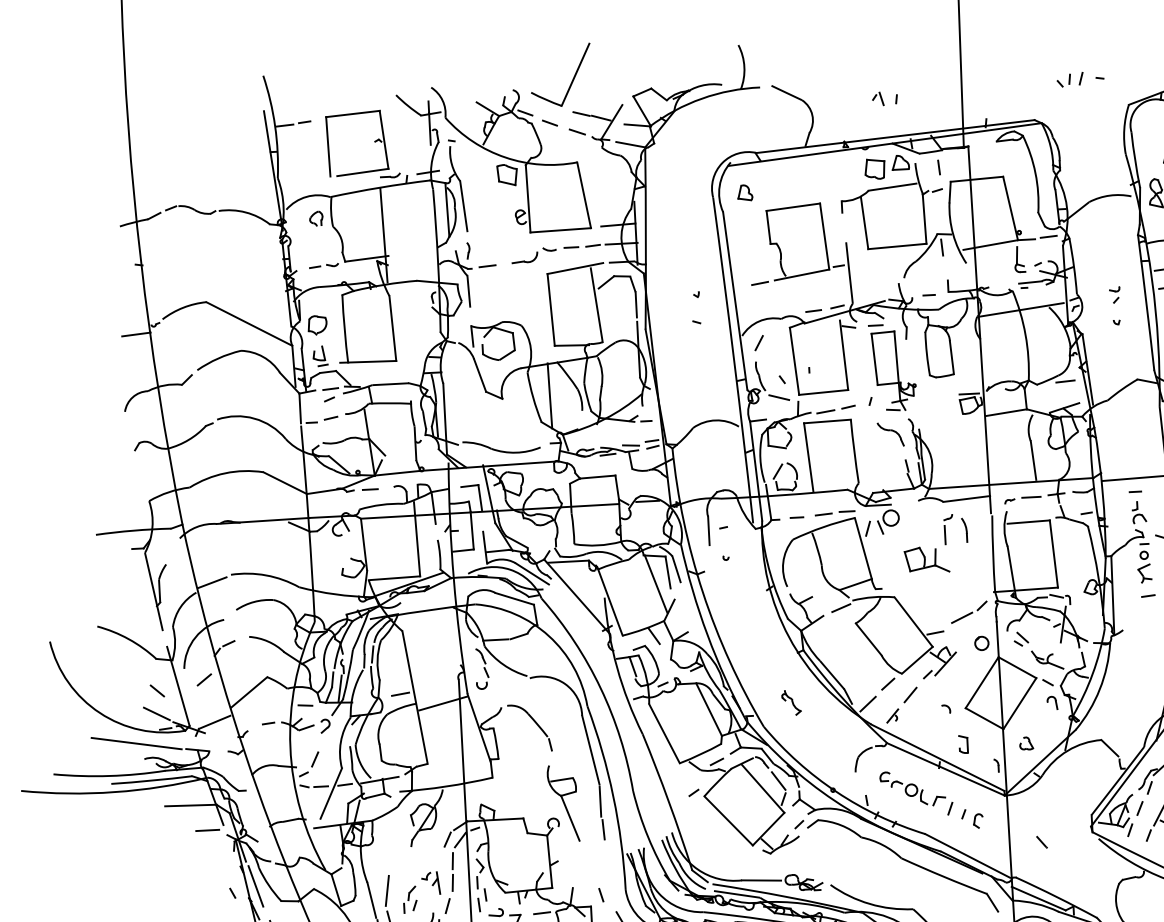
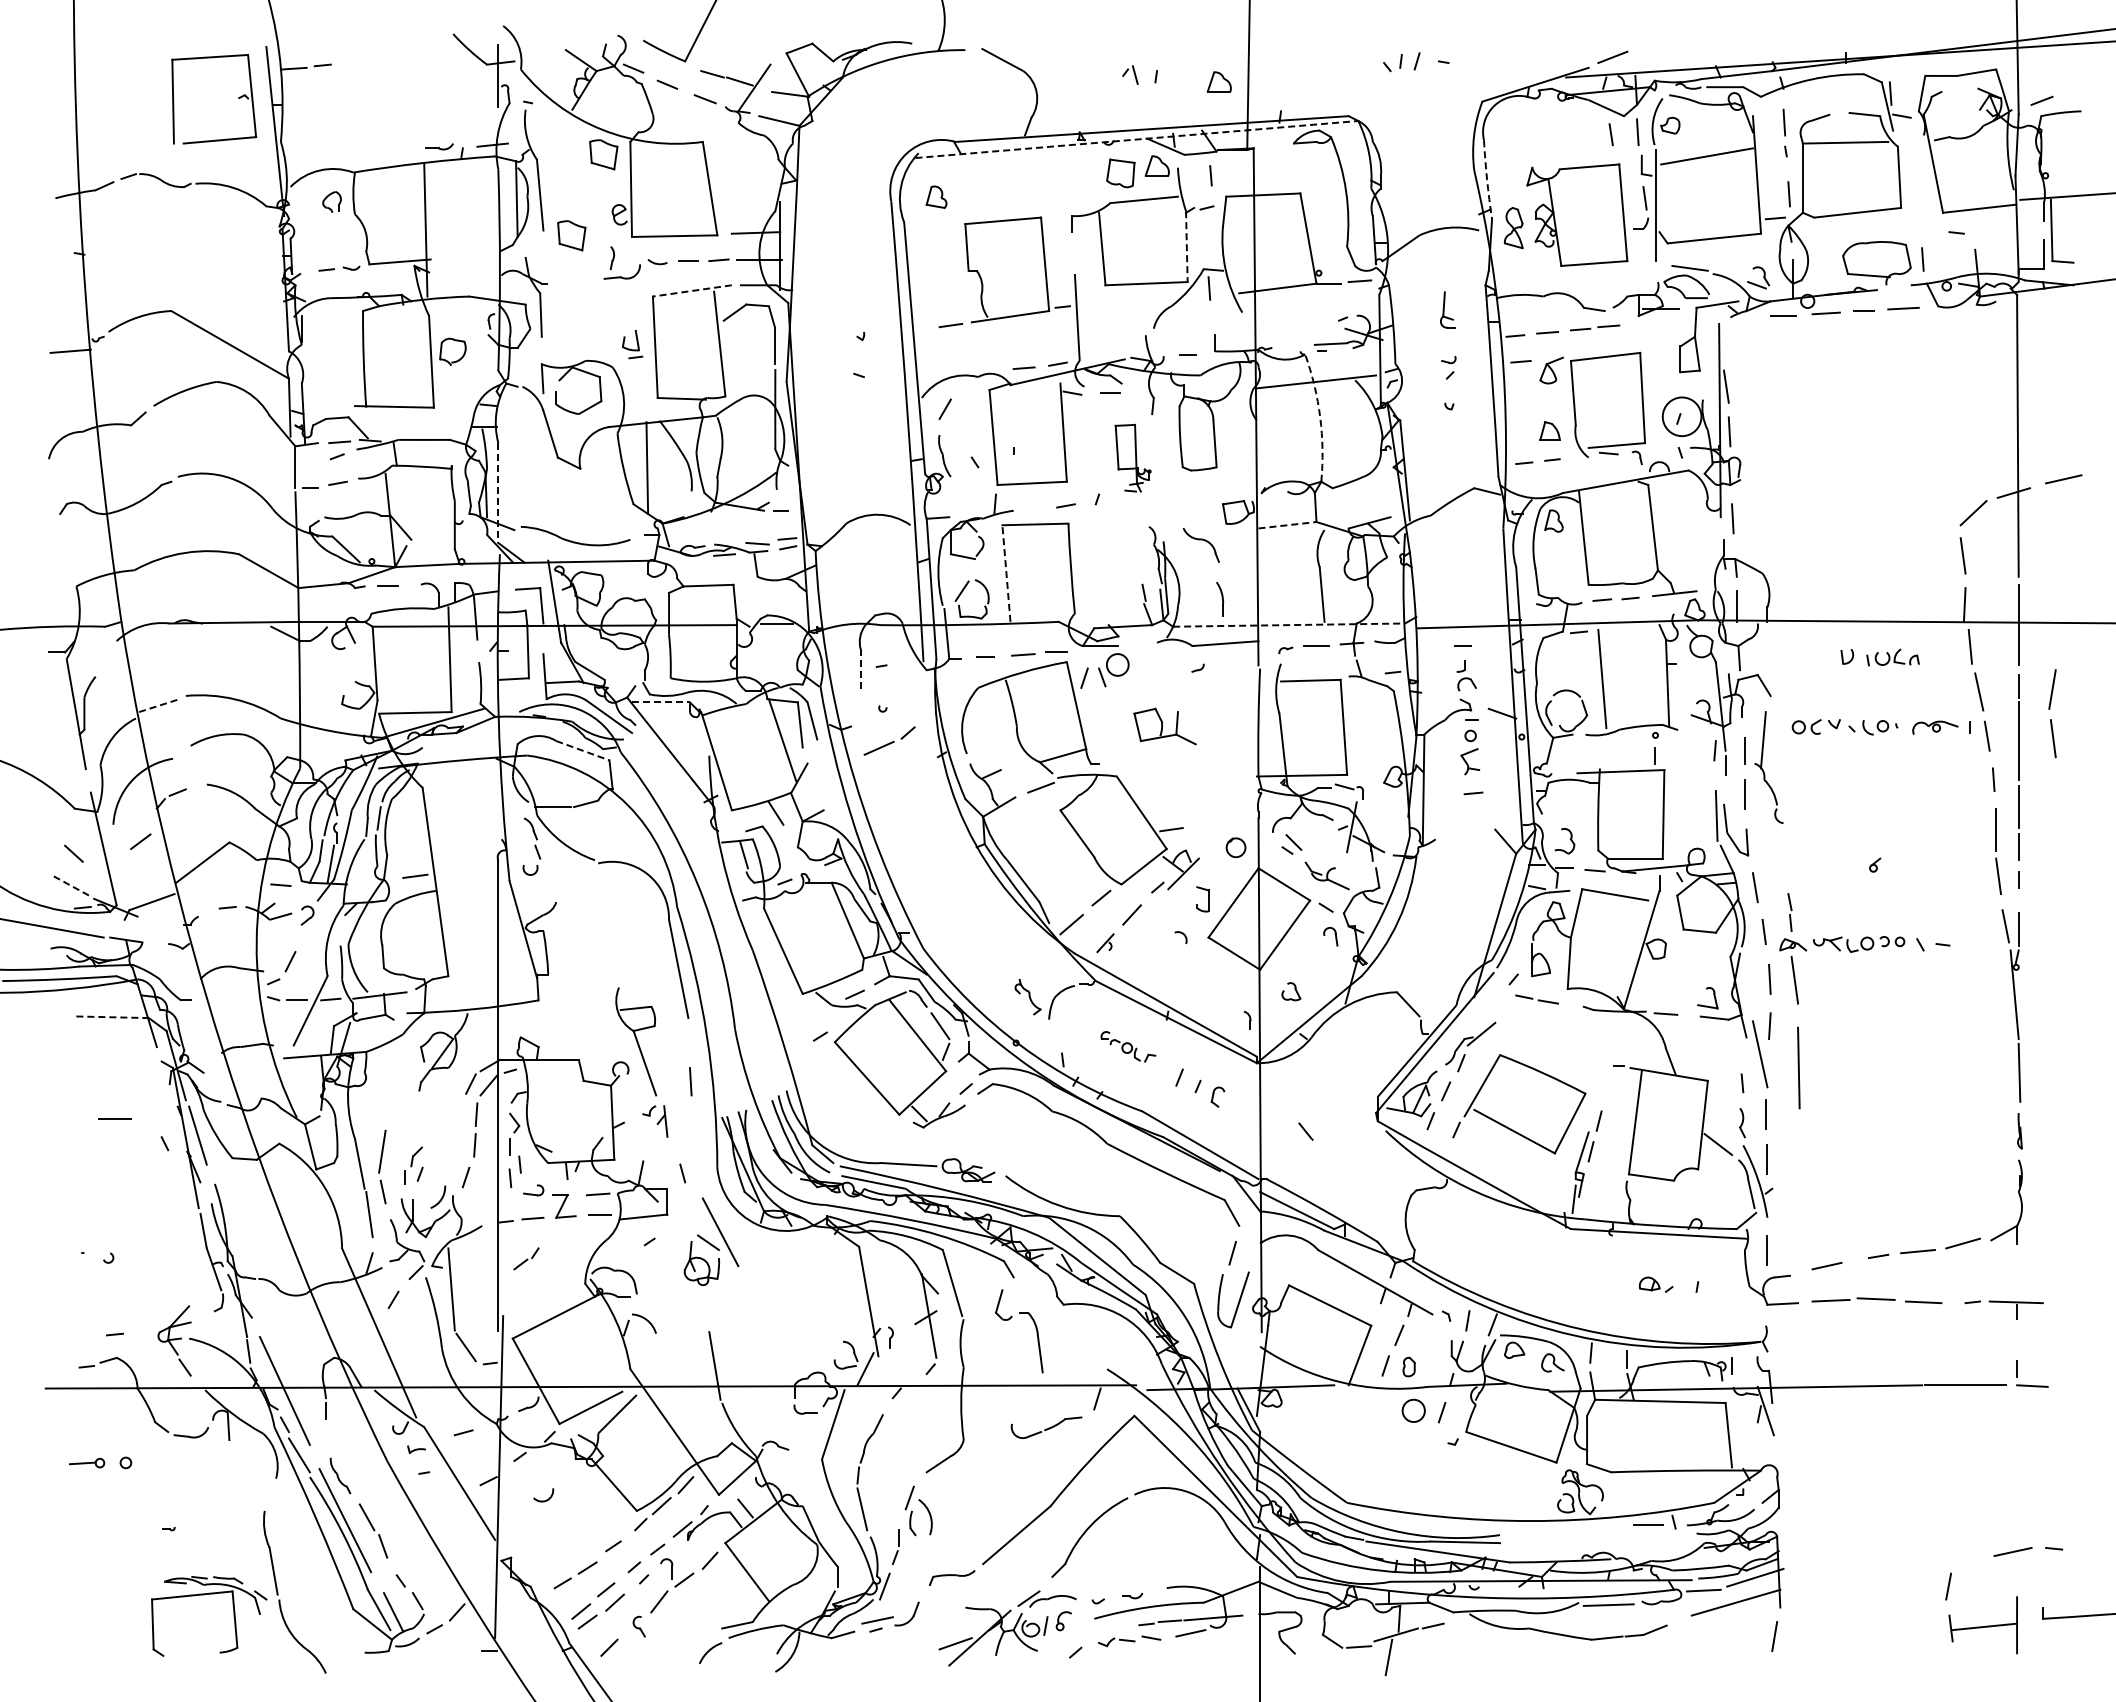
part: (940, 100) -> (1218, 81), added
part: (374, 142) -> (238, 98), moved
line: (885, 144) -> (1137, 139), solid -> dashed
arc: (1135, 159) -> (1487, 179), solid -> dashed
line: (924, 219) -> (1186, 247), solid -> dashed
part: (487, 233) -> (571, 235), added
part: (468, 251) -> (612, 258), moved
part: (1019, 259) -> (1447, 309), moved
line: (487, 265) -> (569, 280), removed
line: (575, 268) -> (692, 290), solid -> dashed
part: (317, 325) -> (452, 351), moved
arc: (1025, 334) -> (1320, 417), solid -> dashed
part: (320, 356) -> (632, 344), moved
part: (894, 370) -> (1133, 457), size x0.6
line: (1065, 381) -> (1372, 485), removed
line: (969, 394) -> (1236, 496), removed
line: (779, 397) -> (969, 487), removed
line: (825, 411) -> (1033, 510), removed
line: (1006, 412) -> (1287, 525), solid -> dashed
line: (445, 419) -> (498, 493), solid -> dashed
part: (890, 434) -> (1200, 545), moved
line: (808, 457) -> (1006, 573), solid -> dashed
line: (1011, 483) -> (1289, 625), solid -> dashed
line: (708, 530) -> (860, 669), solid -> dashed
part: (964, 530) -> (1220, 599), moved
line: (945, 534) -> (1192, 692), removed
line: (568, 561) -> (660, 702), solid -> dashed
line: (212, 582) -> (159, 705), solid -> dashed
line: (515, 598) -> (583, 750), solid -> dashed
part: (969, 611) -> (889, 740), moved
line: (443, 703) -> (474, 892), removed
part: (791, 703) -> (1027, 997), moved
line: (156, 714) -> (71, 886), solid -> dashed
part: (534, 722) -> (601, 925), removed
part: (963, 744) -> (1202, 899), moved
part: (912, 788) -> (1128, 1046), size x0.6
line: (600, 802) -> (688, 1042), removed
line: (191, 805) -> (113, 1017), solid -> dashed
line: (207, 830) -> (114, 1118), moved
part: (431, 883) -> (655, 1121), moved

